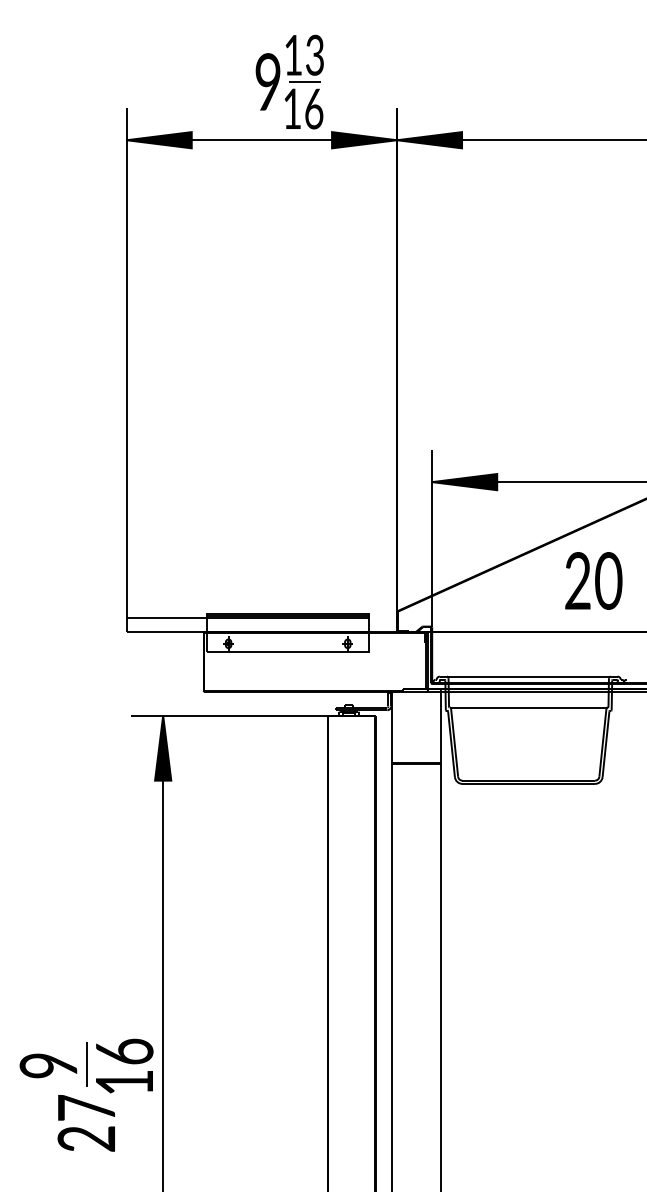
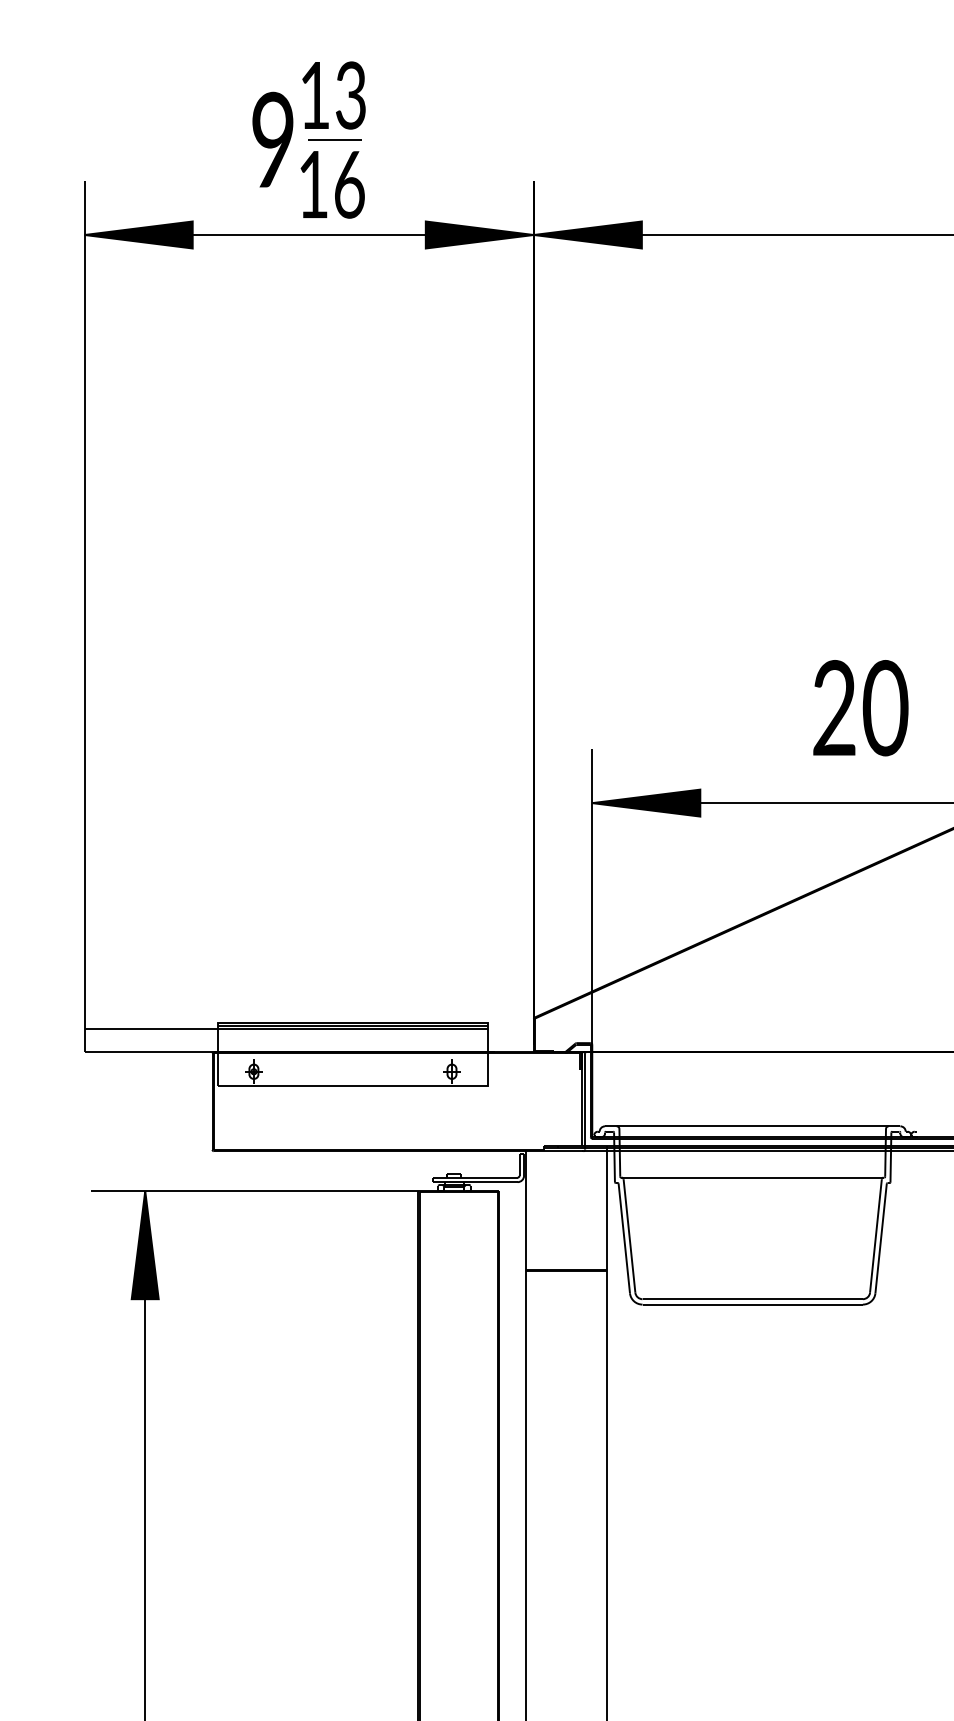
part: (289, 81) -> (308, 139), moved
text: (593, 580) -> (860, 707), moved

